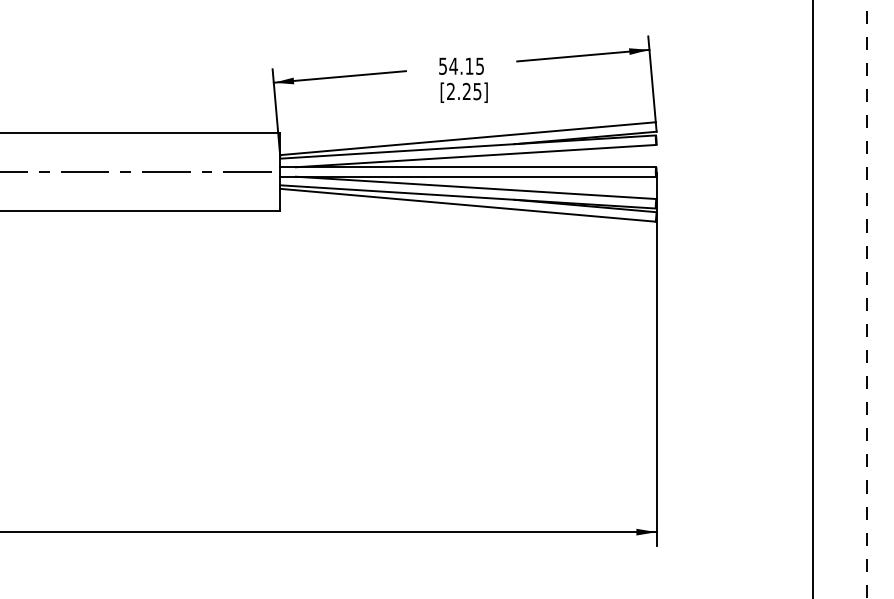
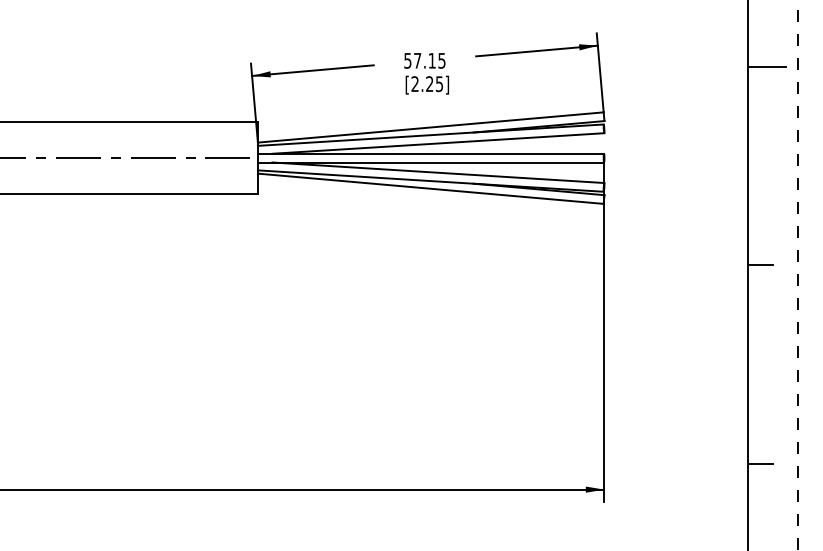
text: (453, 65) -> (417, 60), 54.15 -> 57.15
line: (832, 72) -> (766, 66), added
line: (826, 288) -> (760, 265), added
line: (826, 503) -> (760, 463), added

